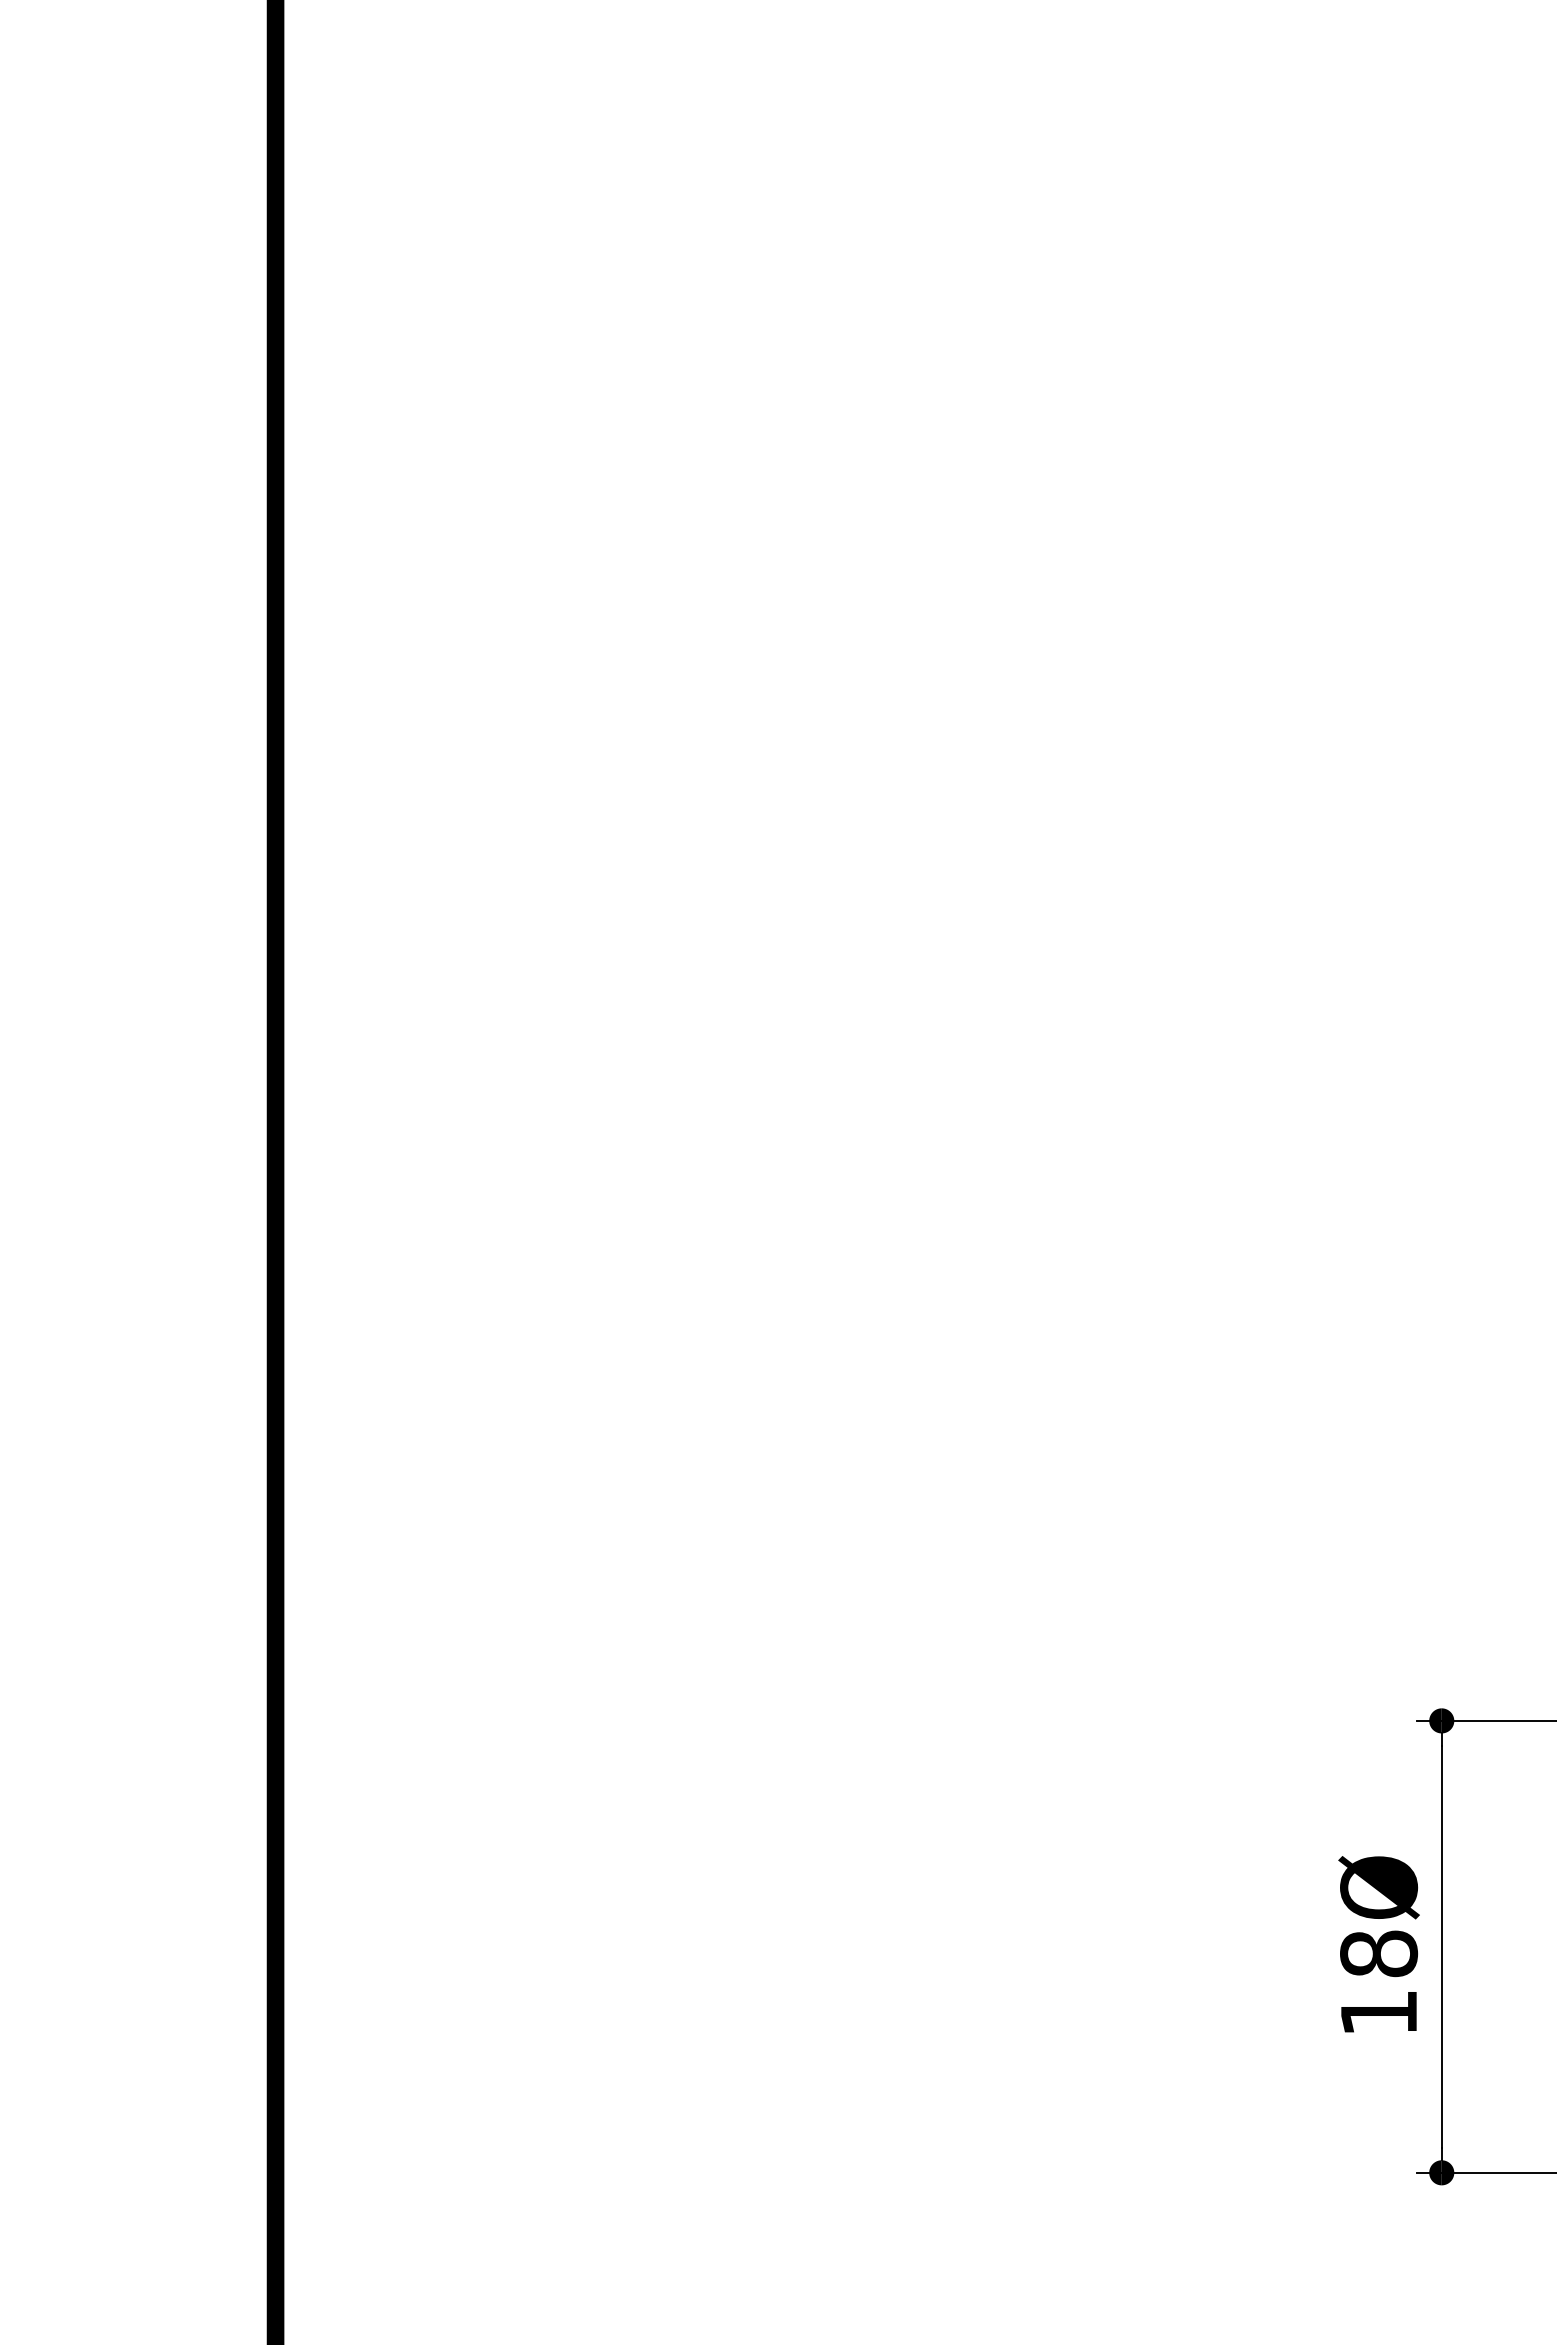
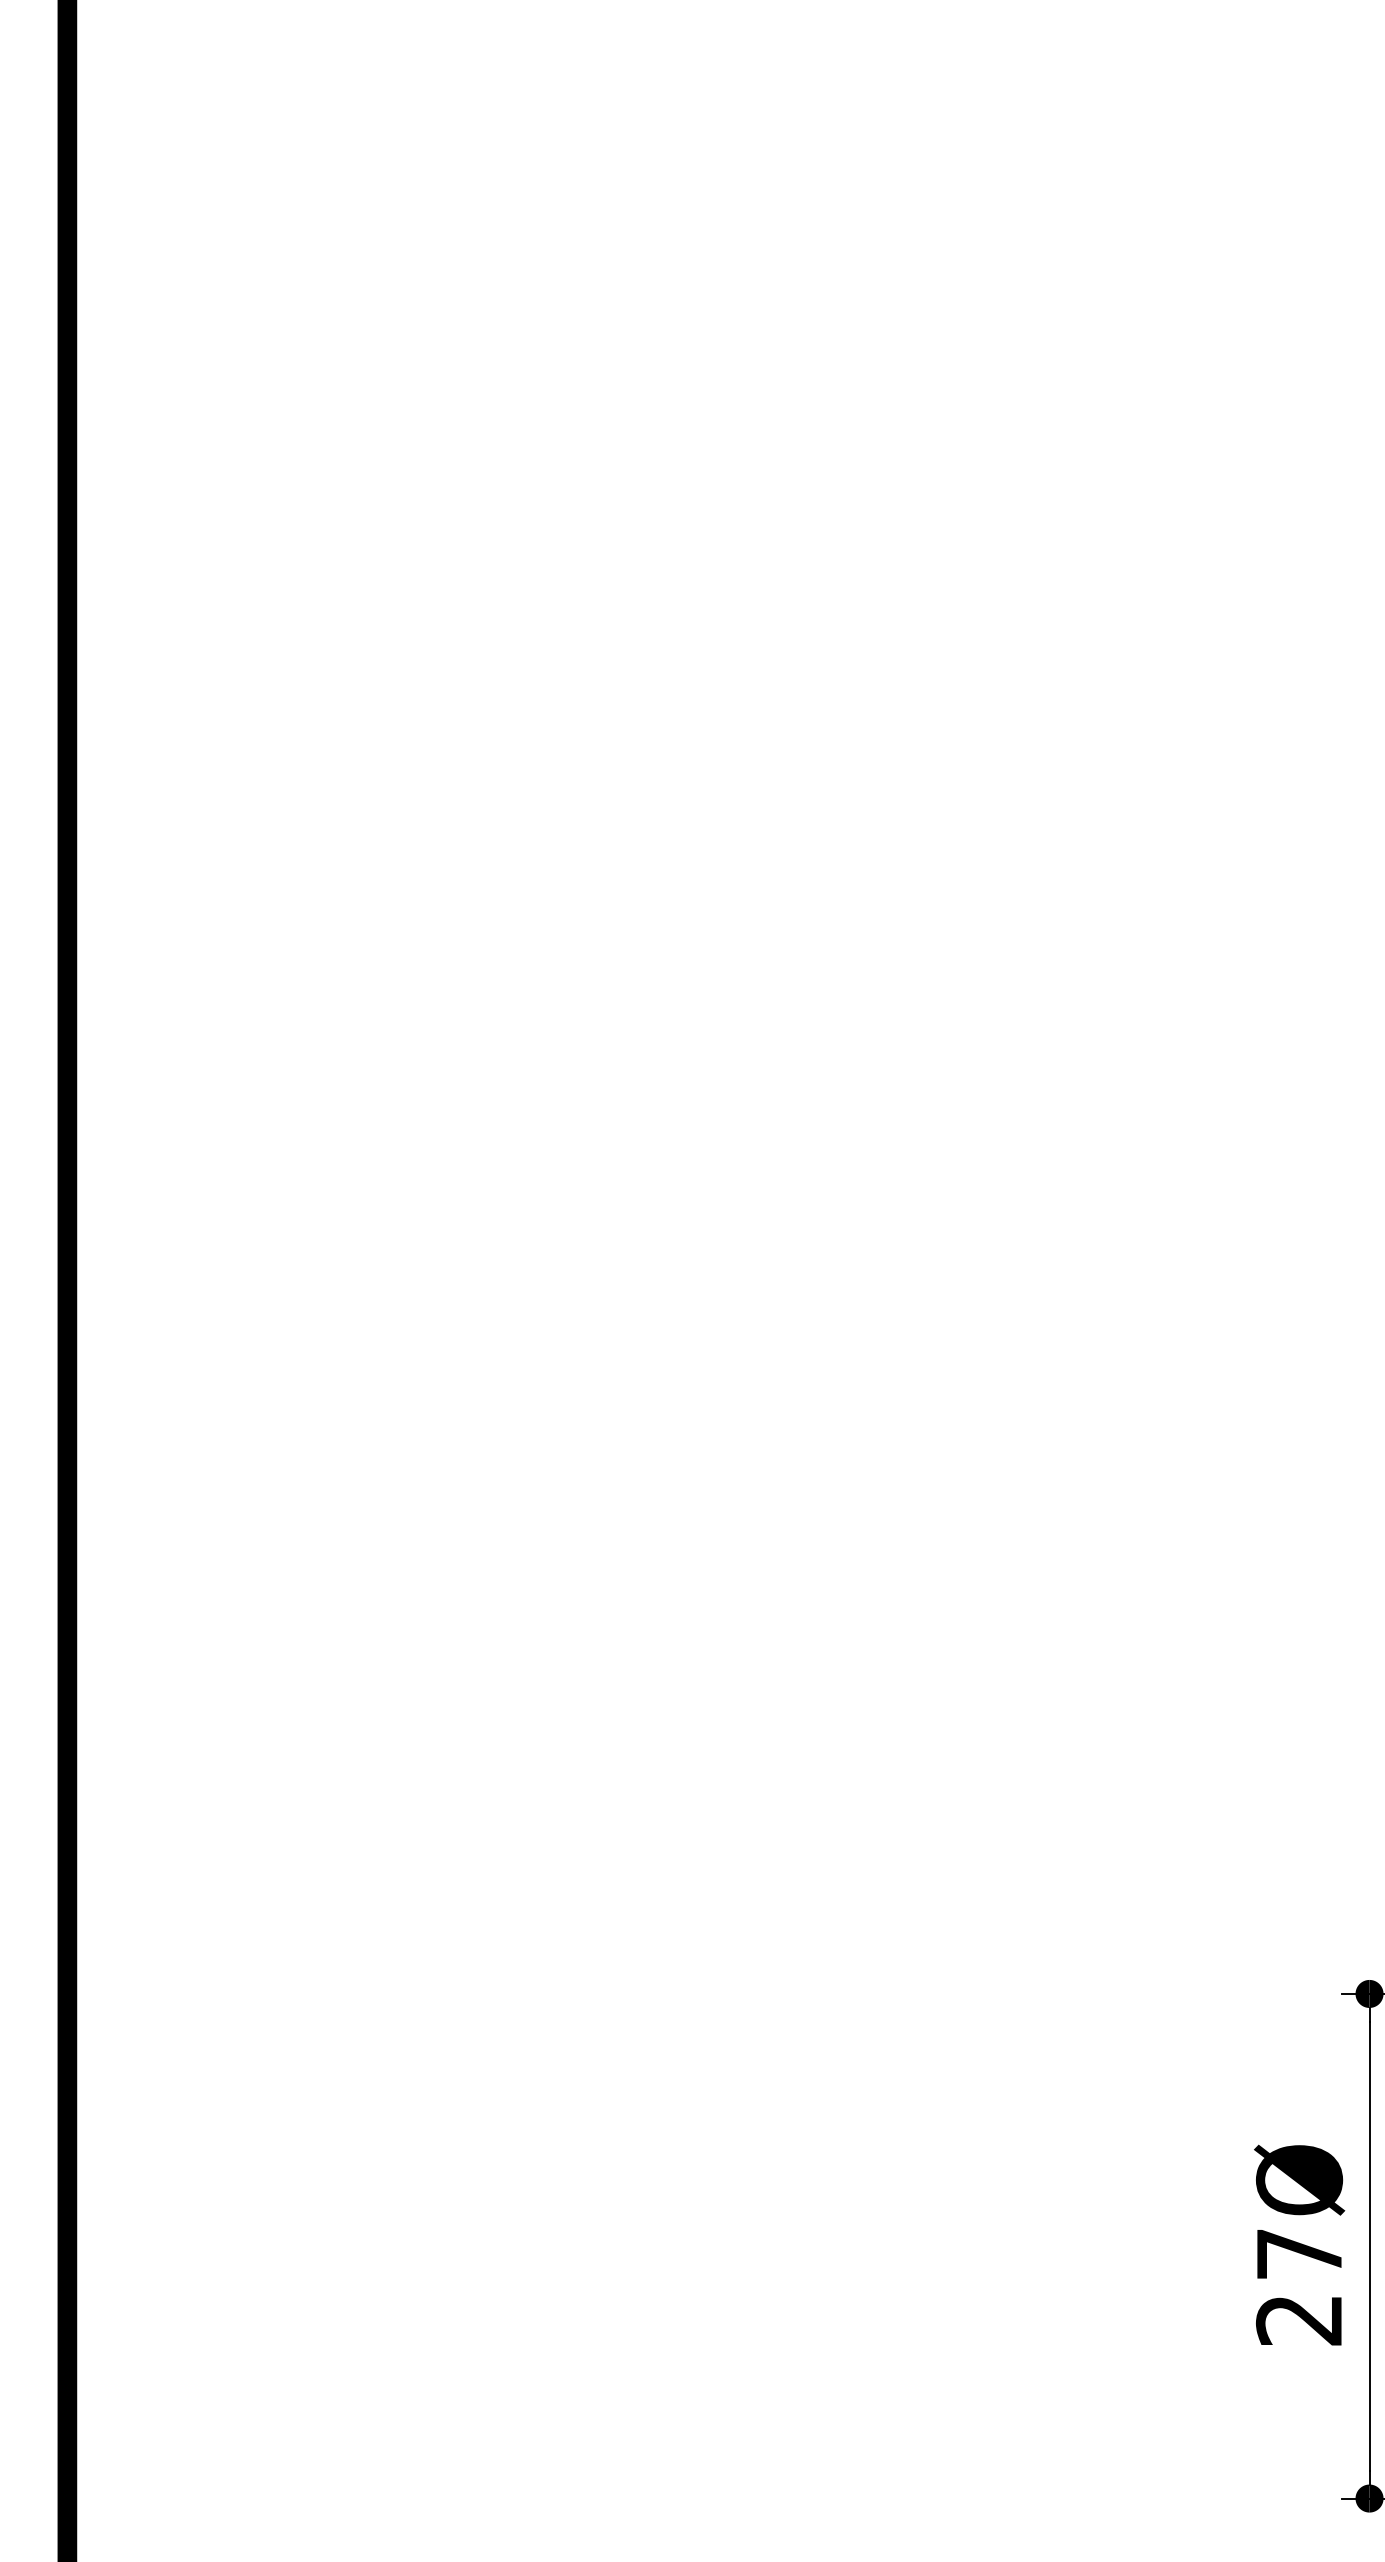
text: (1379, 1982) -> (1300, 2286), 18Ø -> 27Ø

